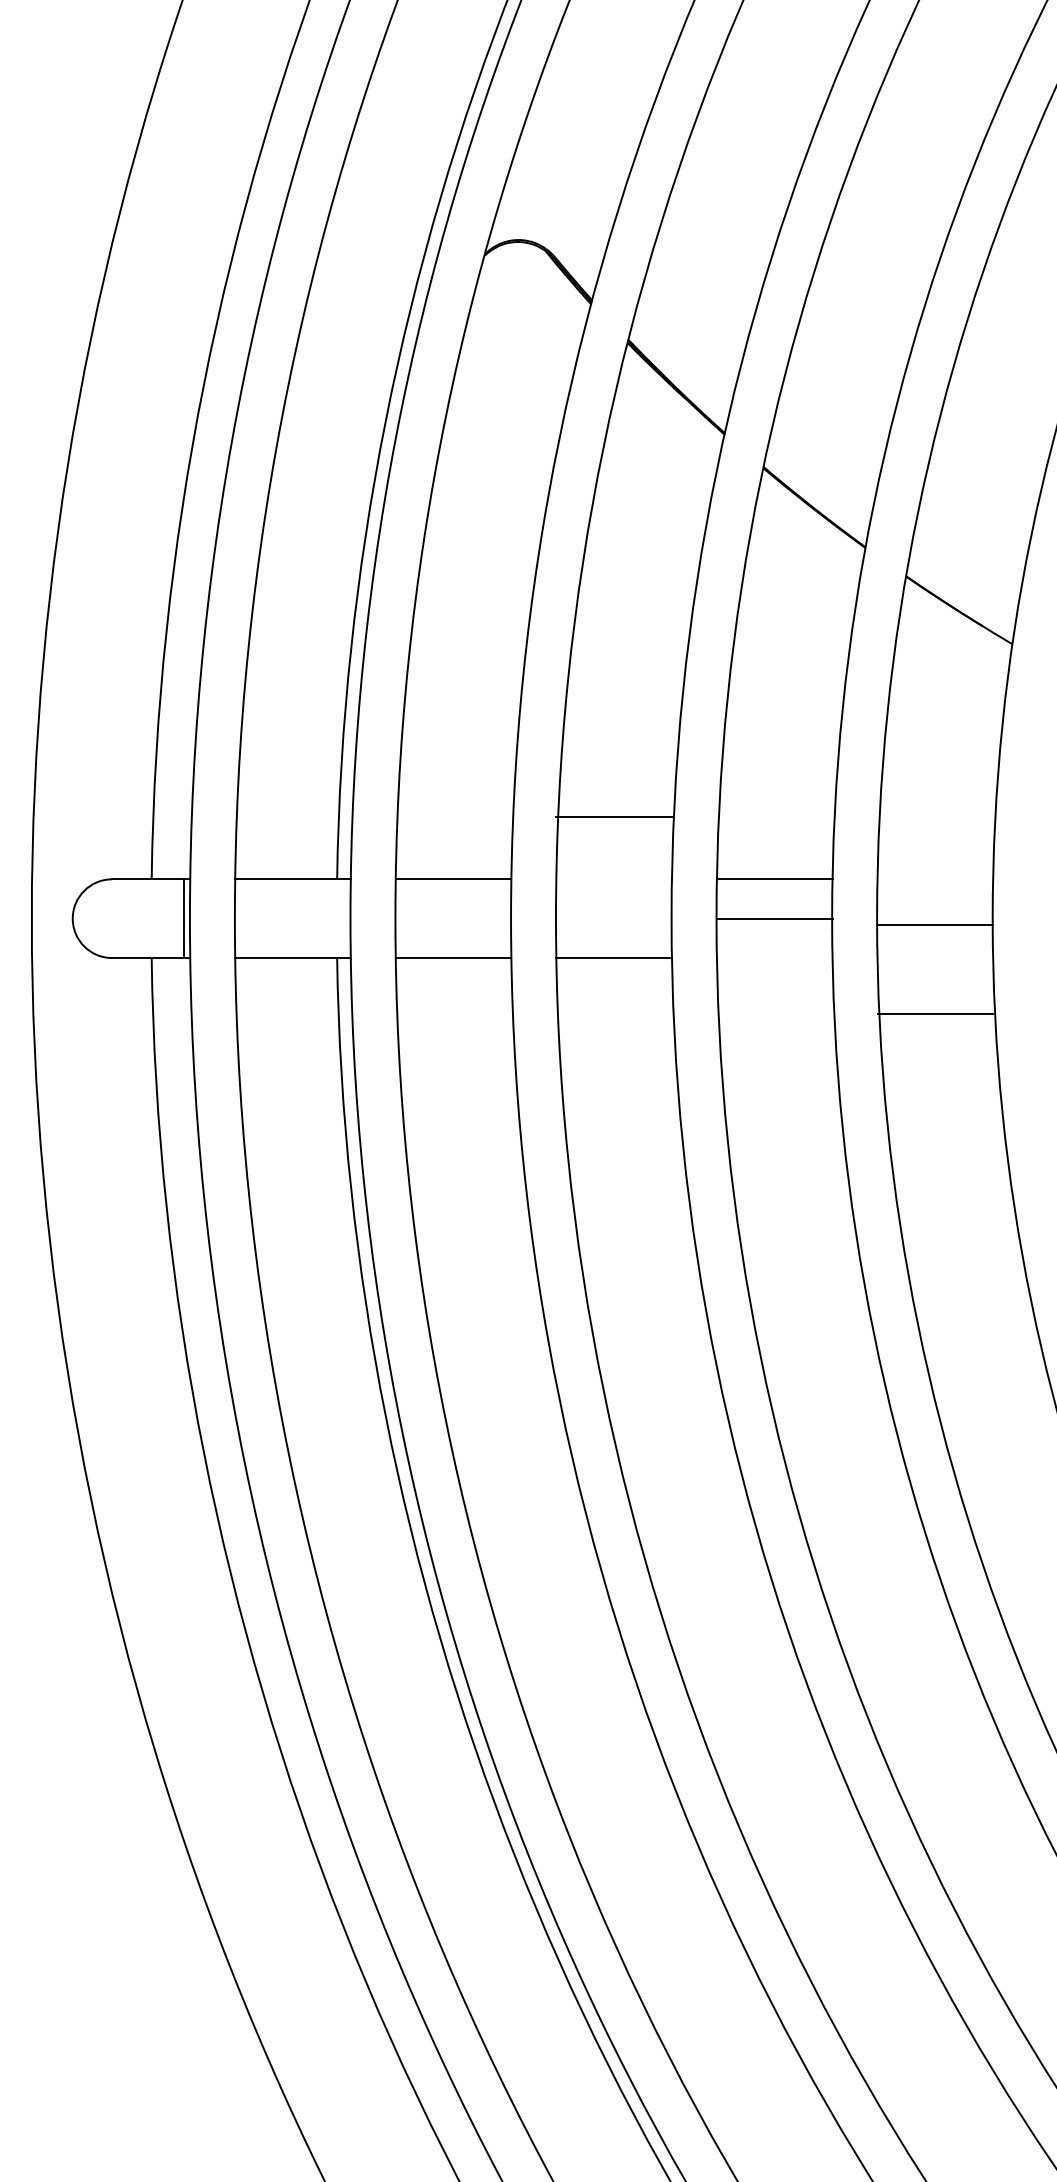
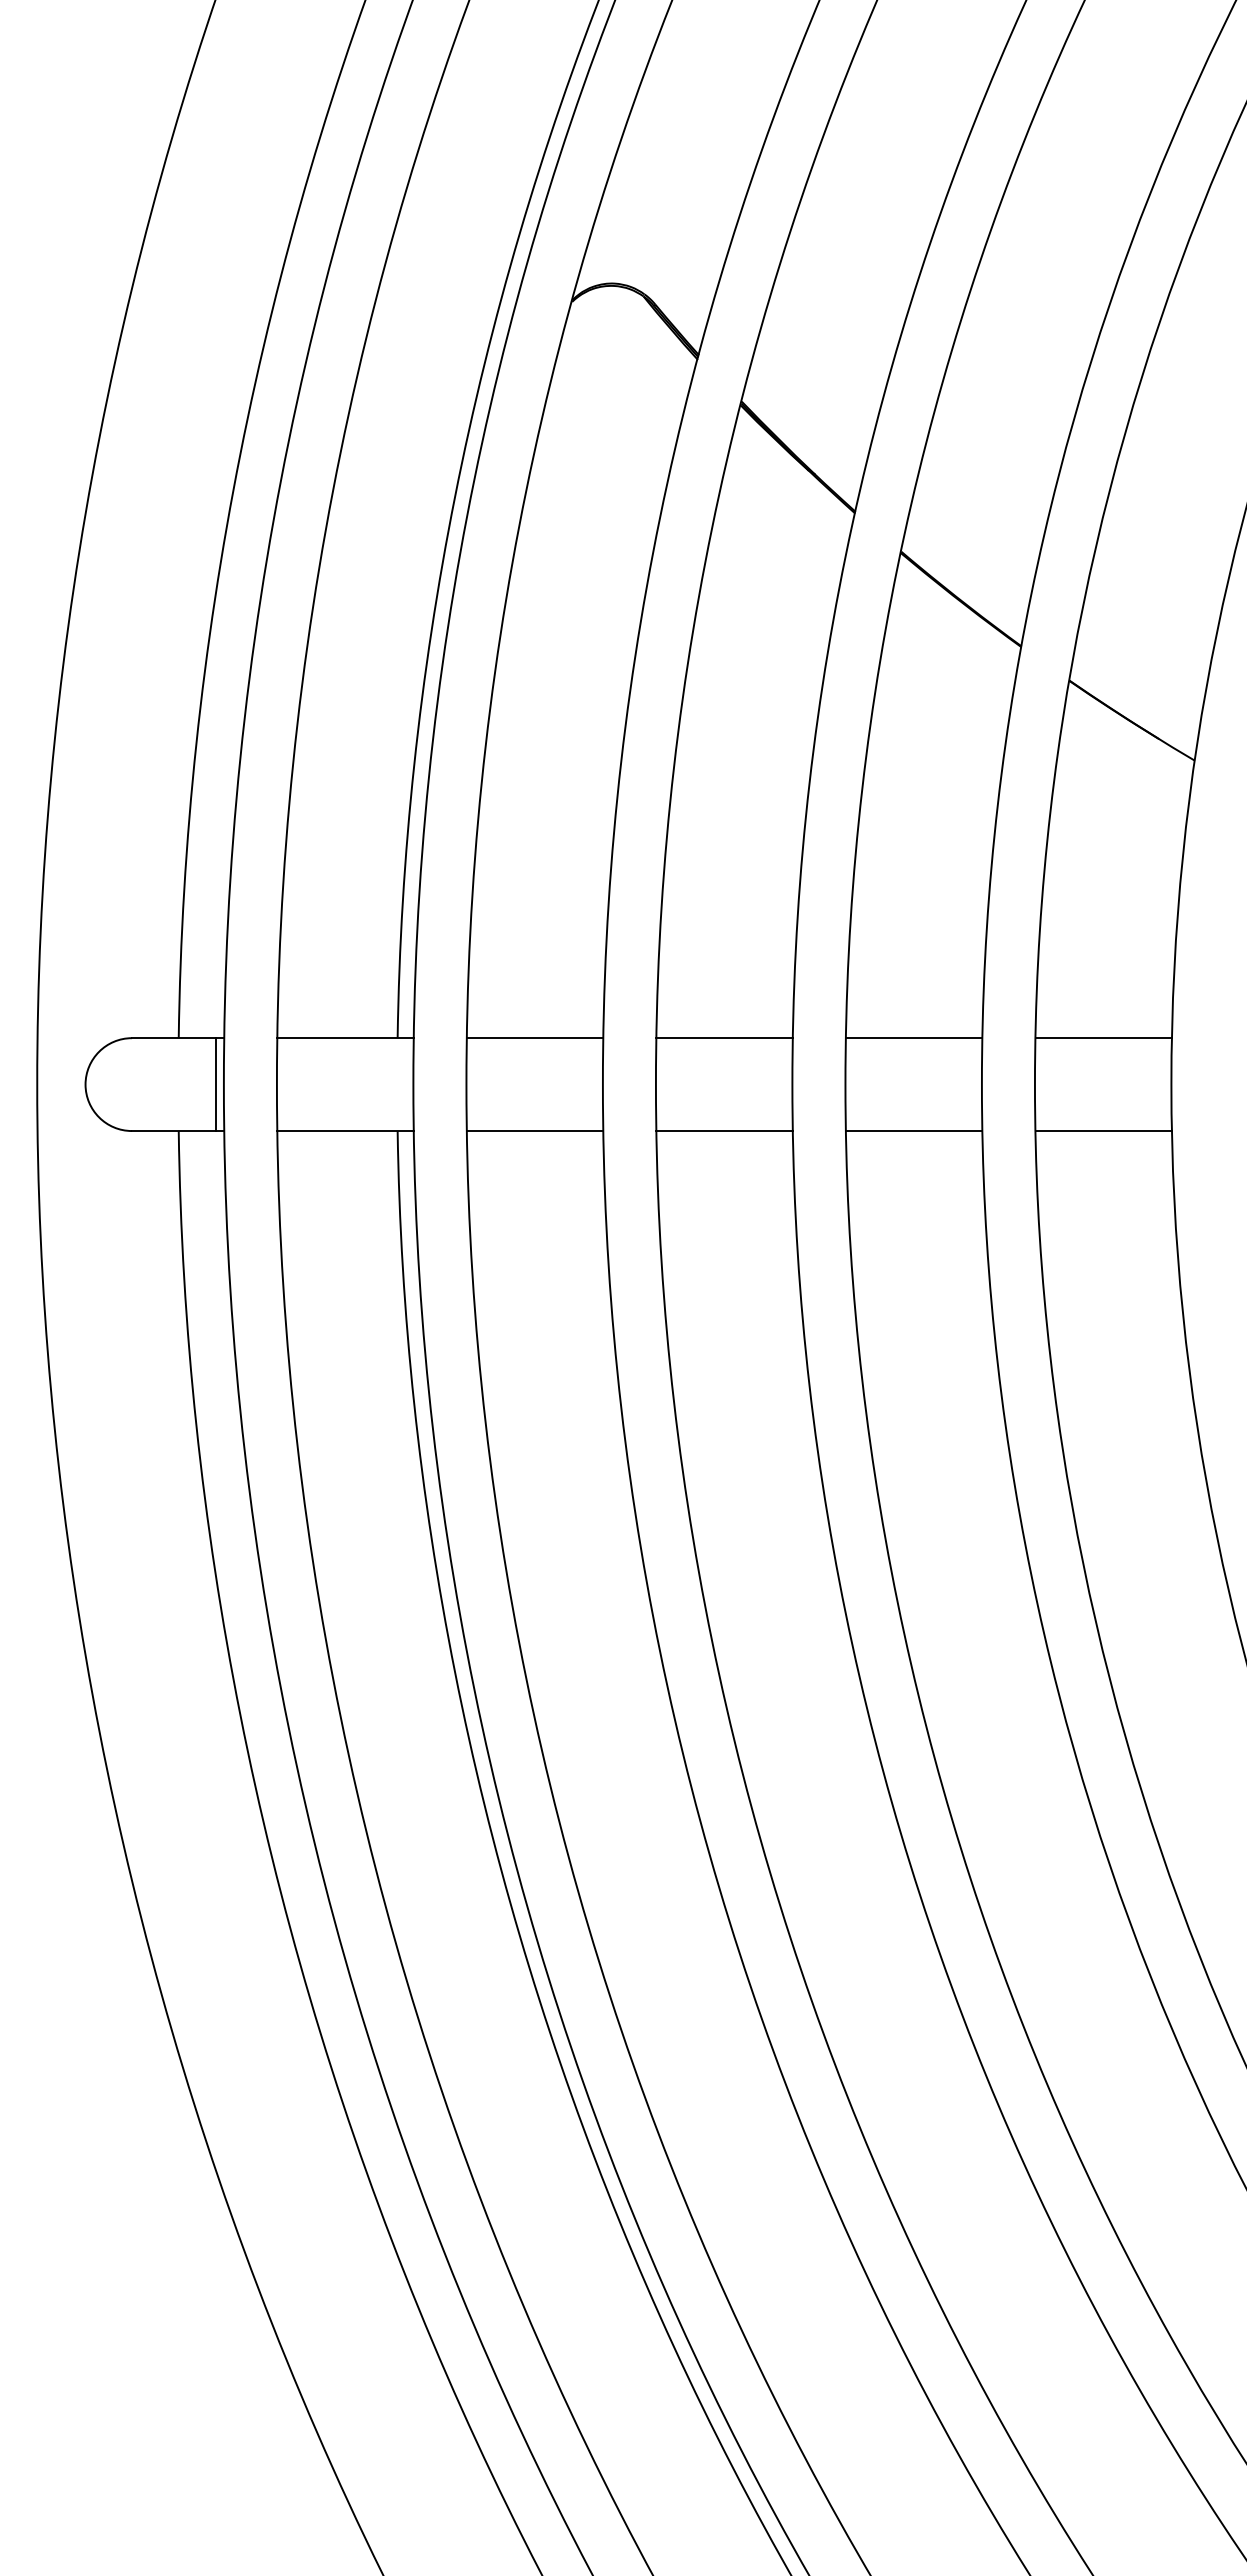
line: (614, 816) -> (724, 1038), moved
line: (774, 919) -> (913, 1131), moved
line: (935, 925) -> (1103, 1038), moved
line: (935, 1014) -> (1103, 1131), moved

